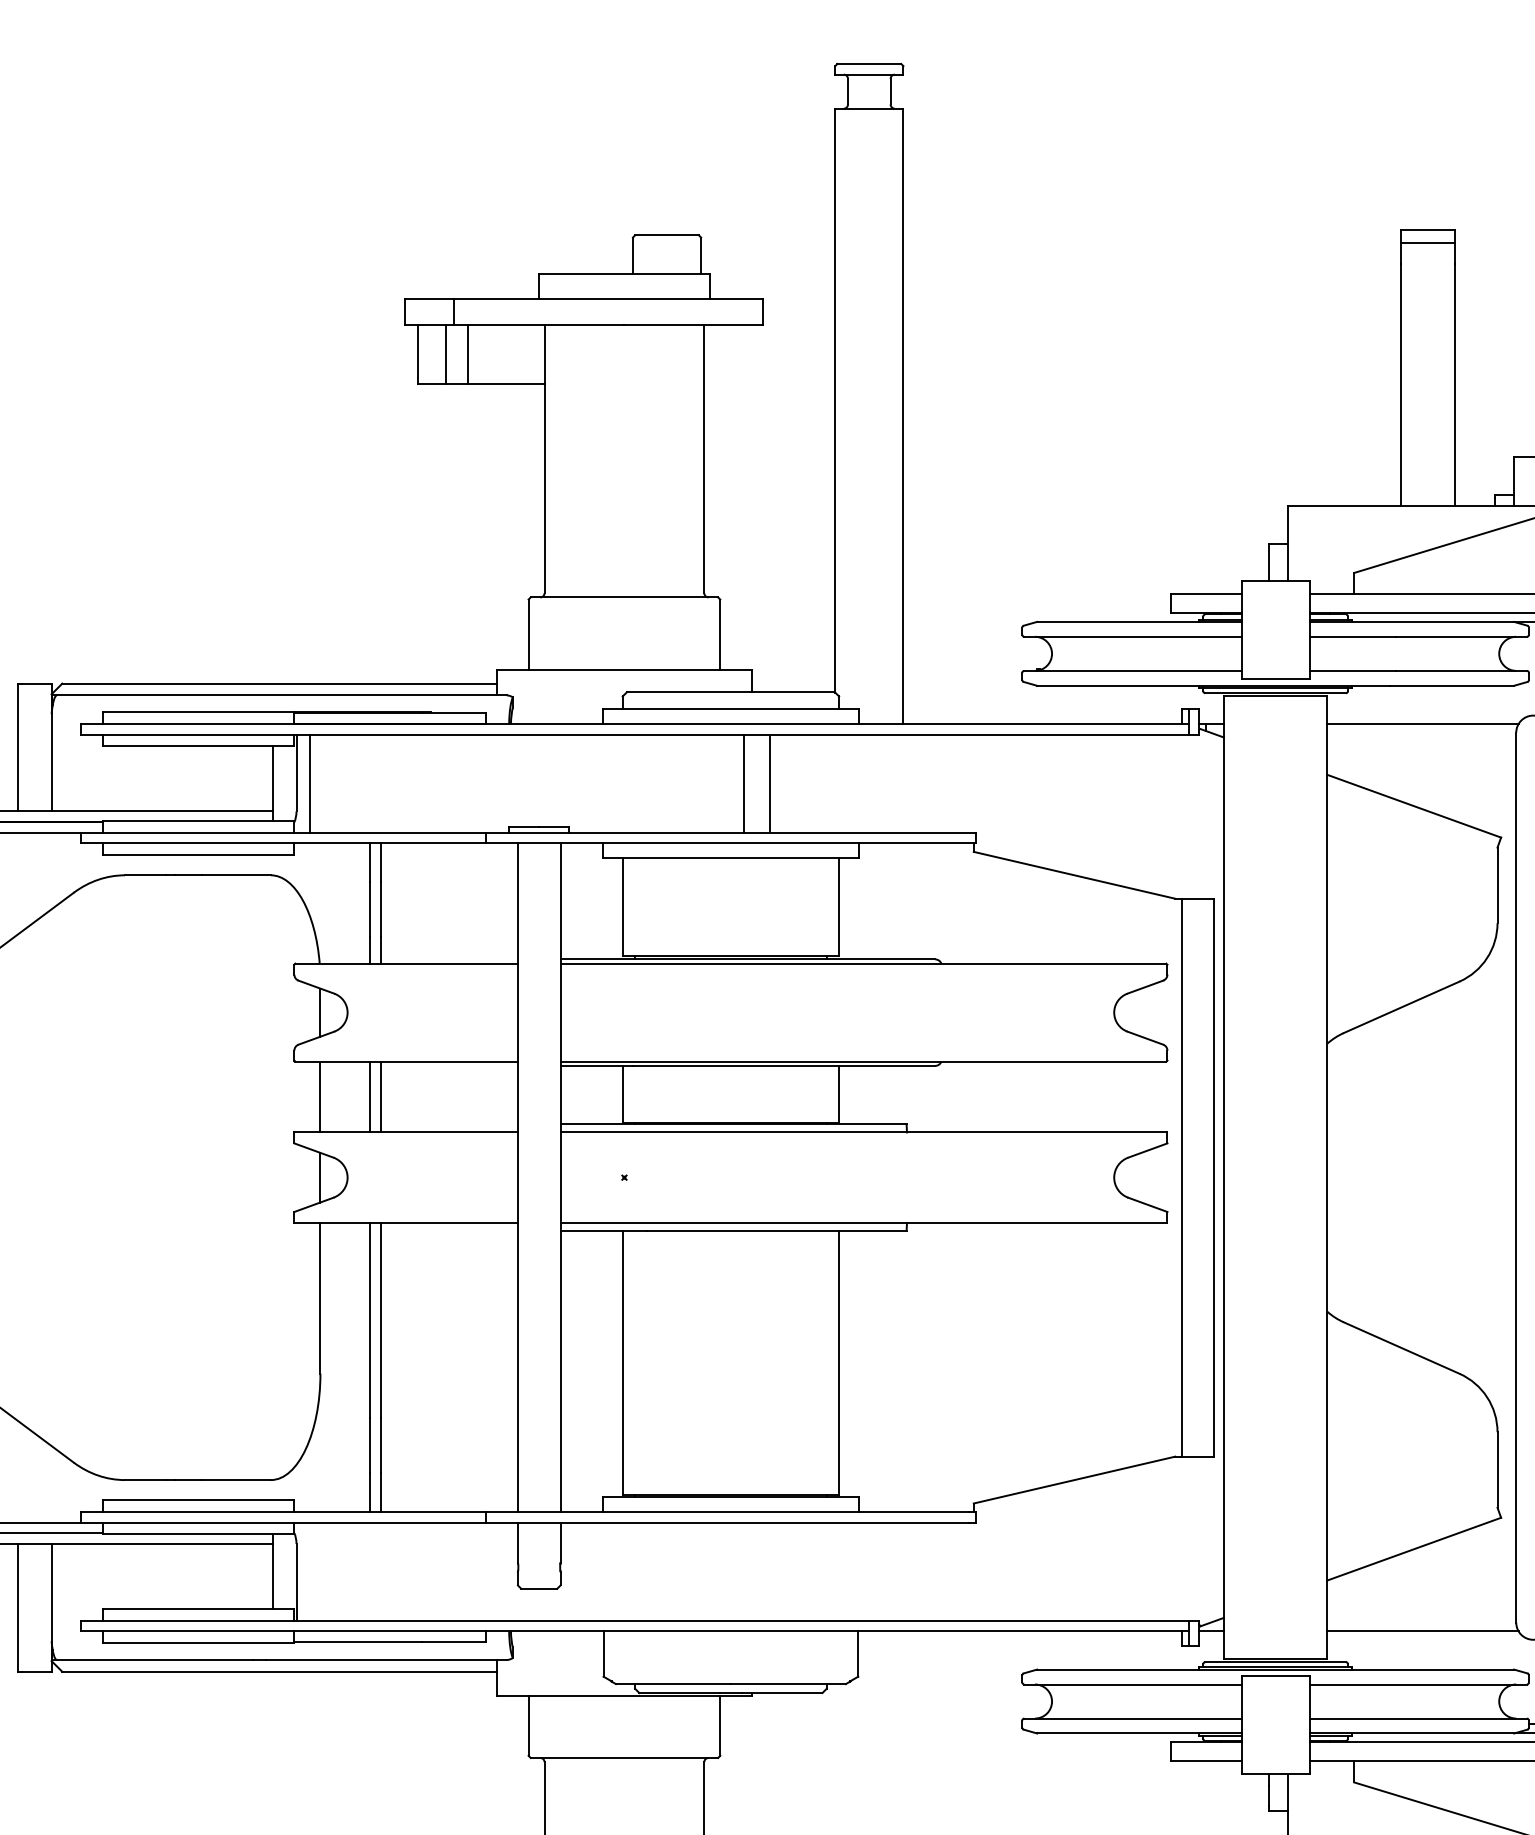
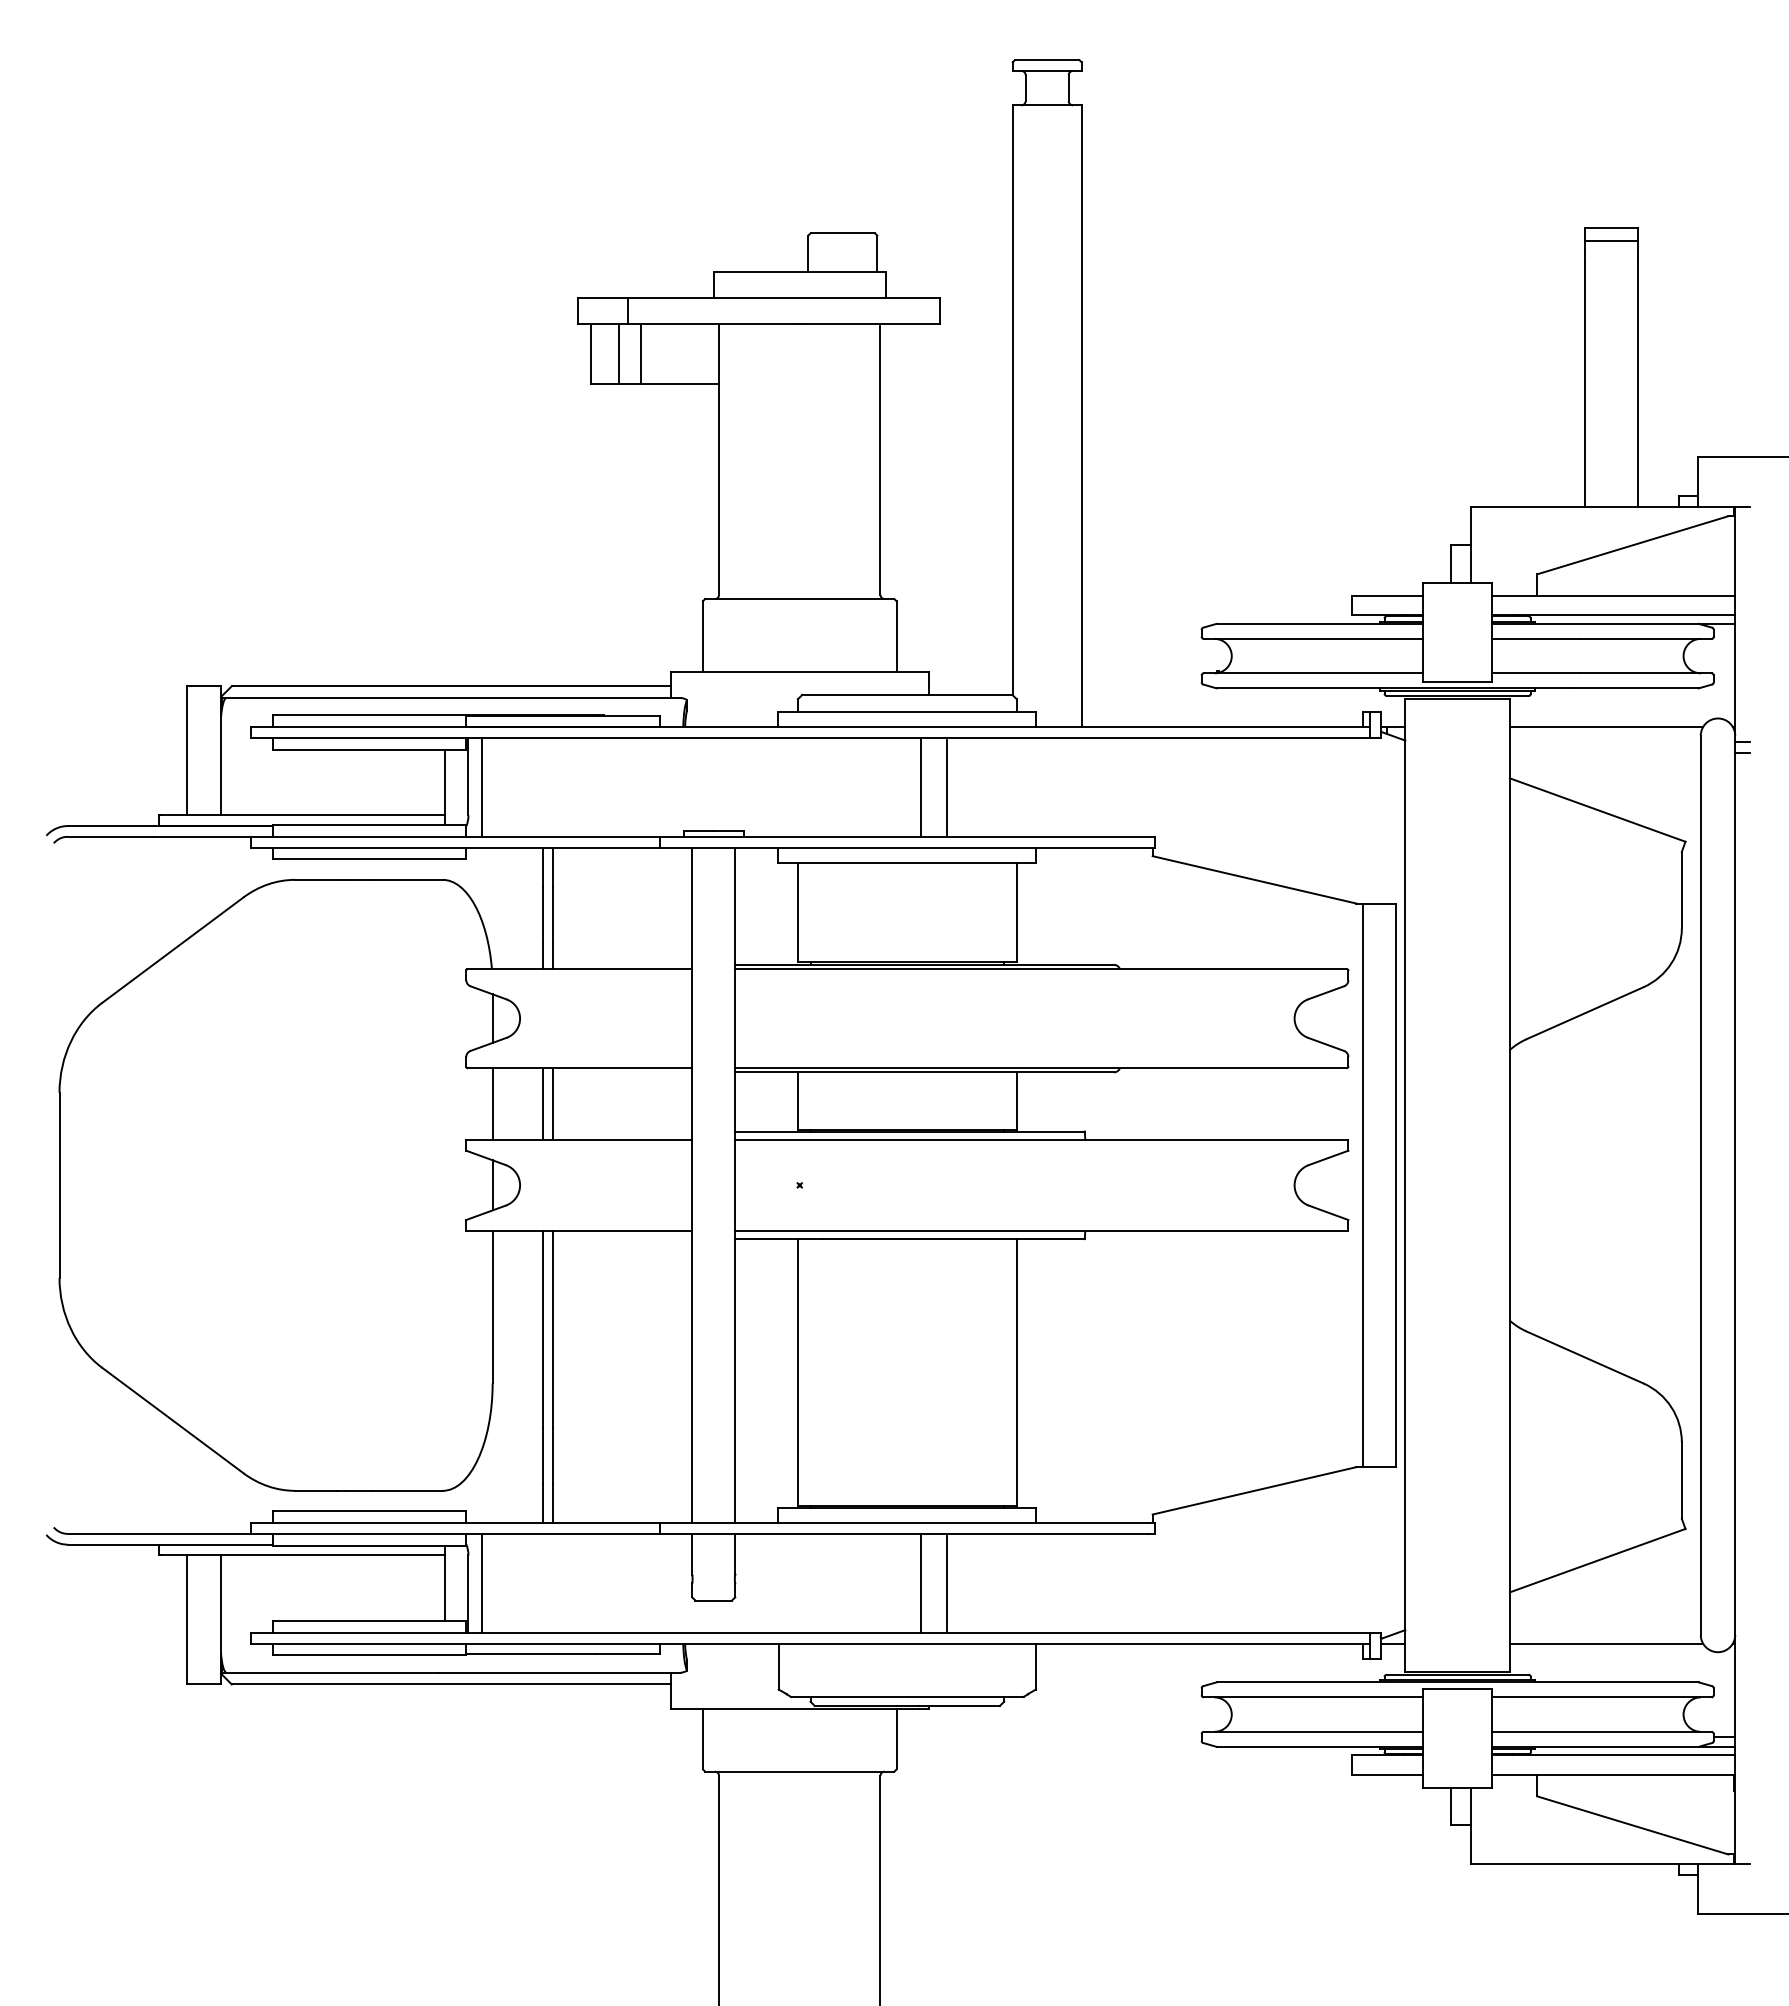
line: (309, 1570) -> (481, 1582), added
line: (743, 1570) -> (920, 1582), added
line: (770, 1571) -> (947, 1583), added

